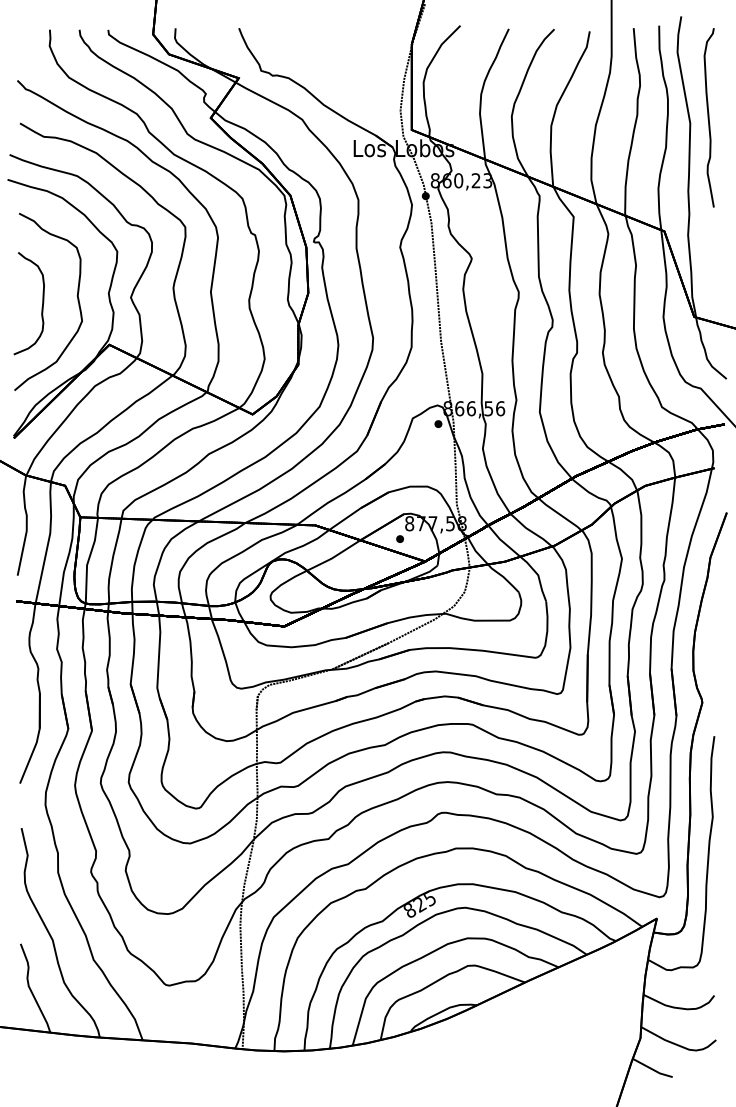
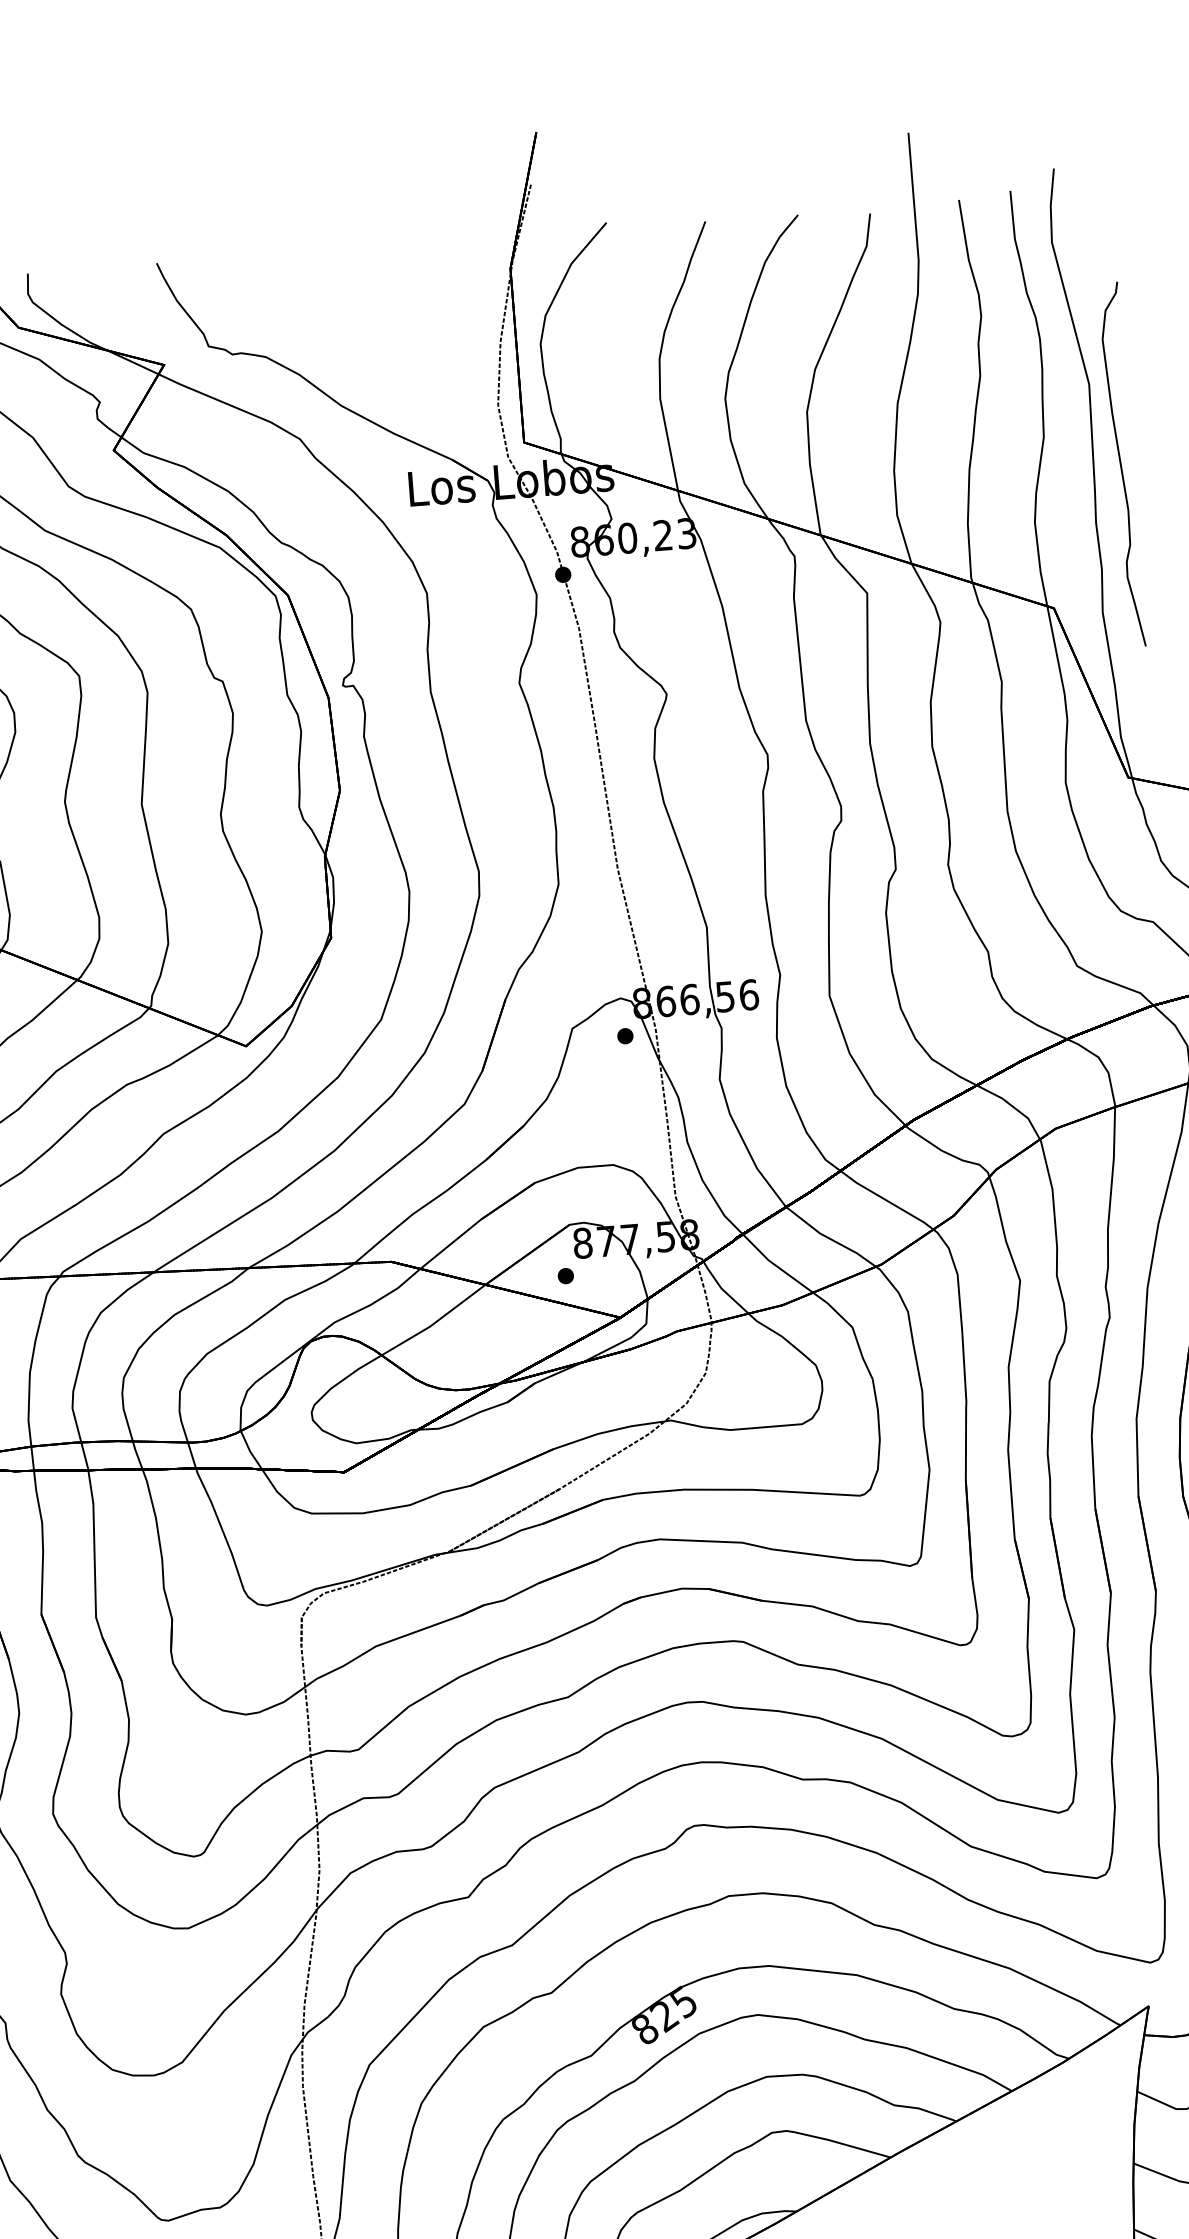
curve: (708, 117) -> (1120, 464), moved

